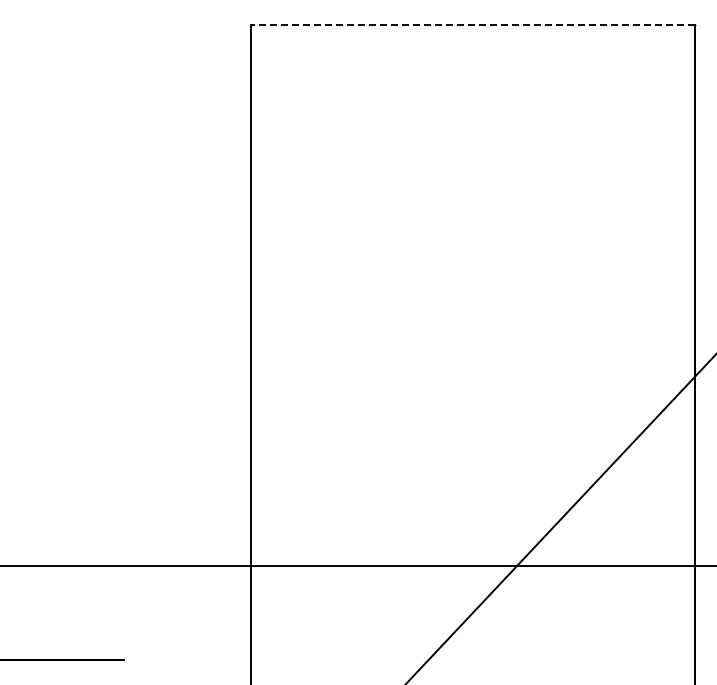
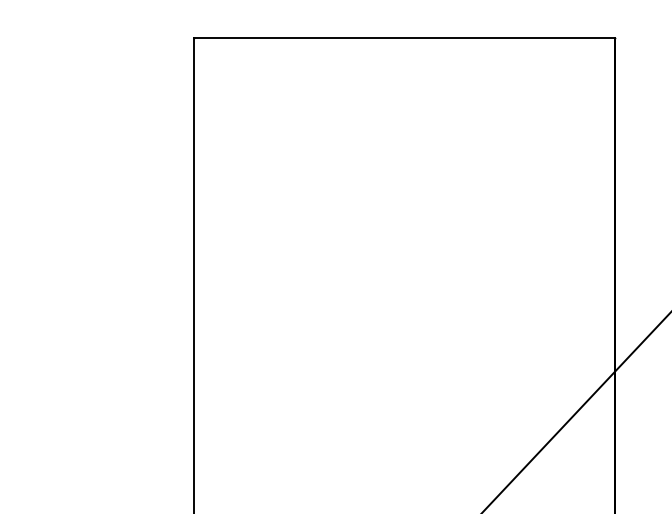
line: (472, 25) -> (403, 38), dashed -> solid

